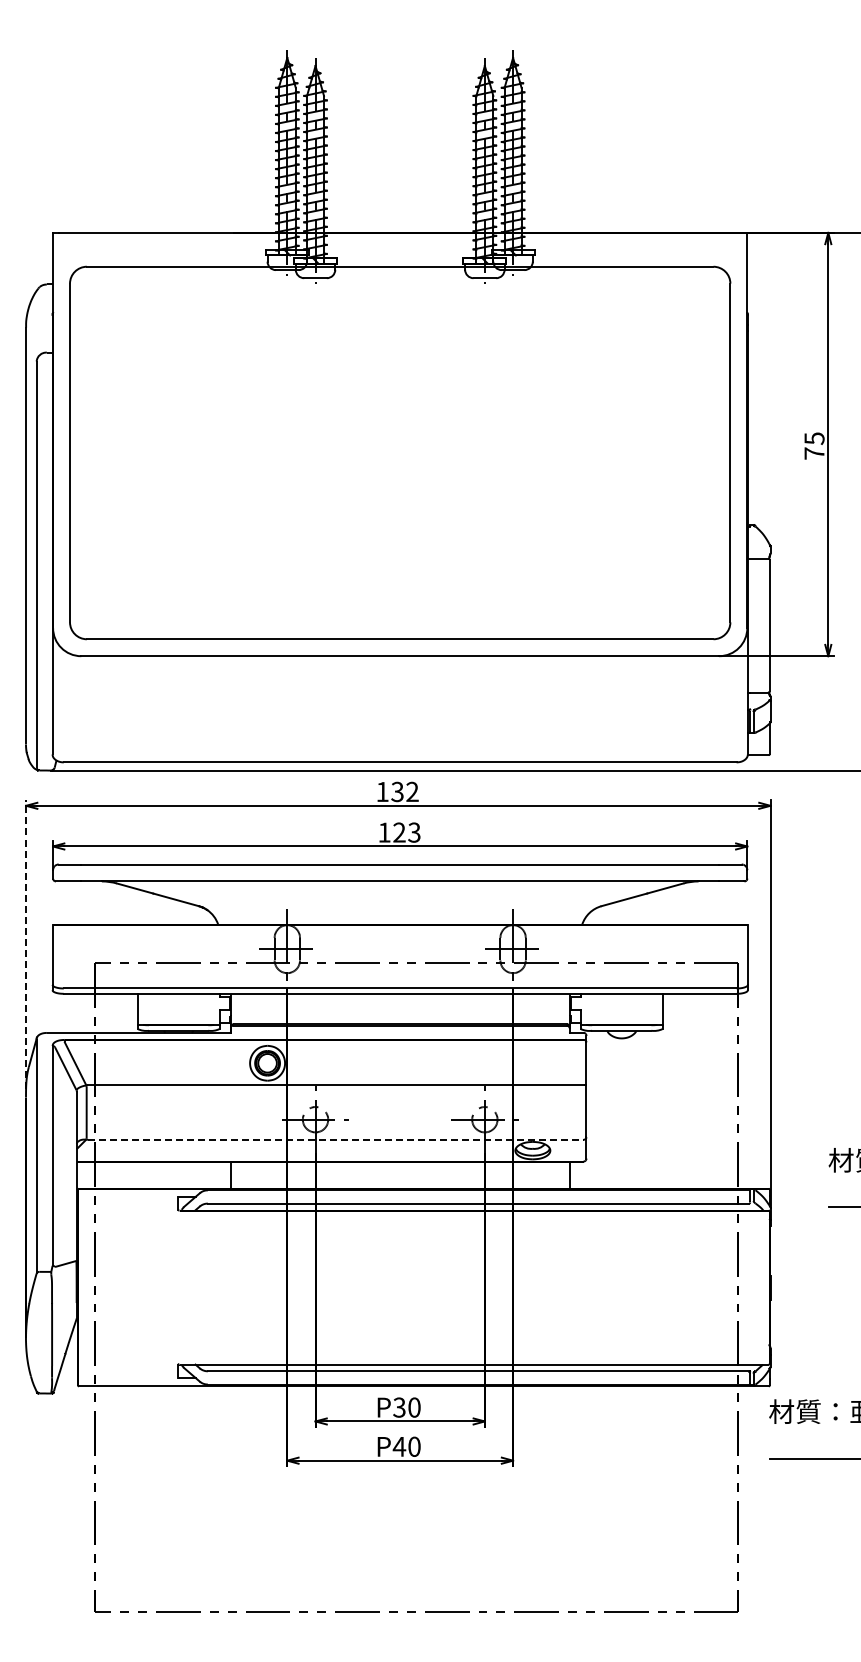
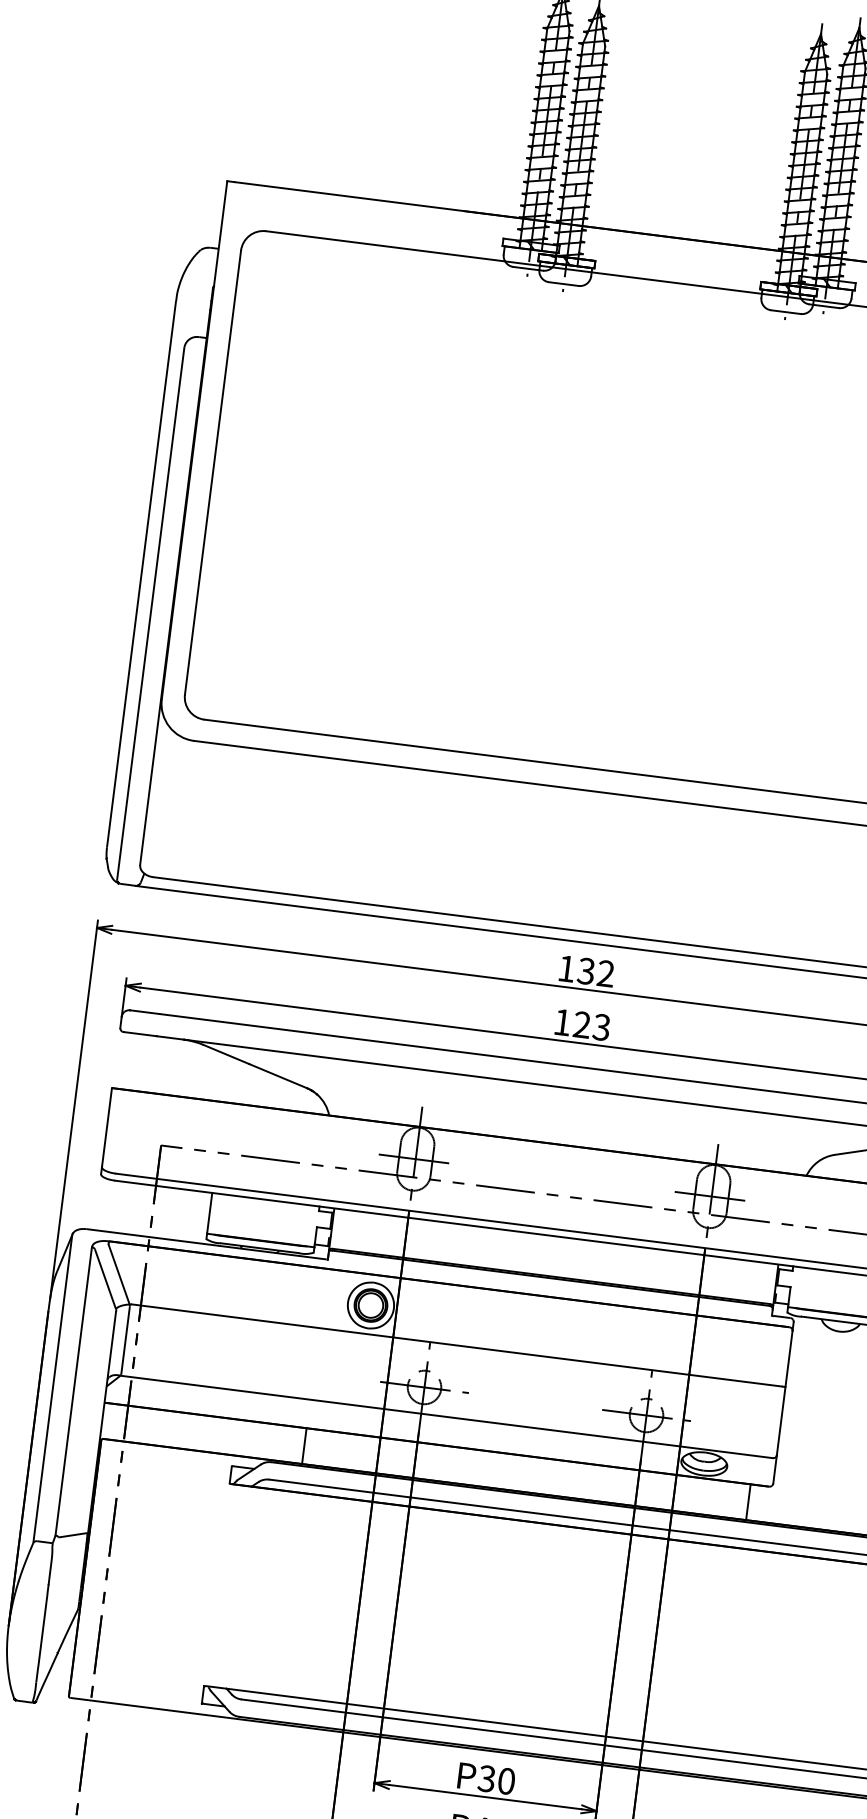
line: (26, 943) -> (74, 1108), dashed -> solid
line: (335, 1139) -> (447, 1416), dashed -> solid

